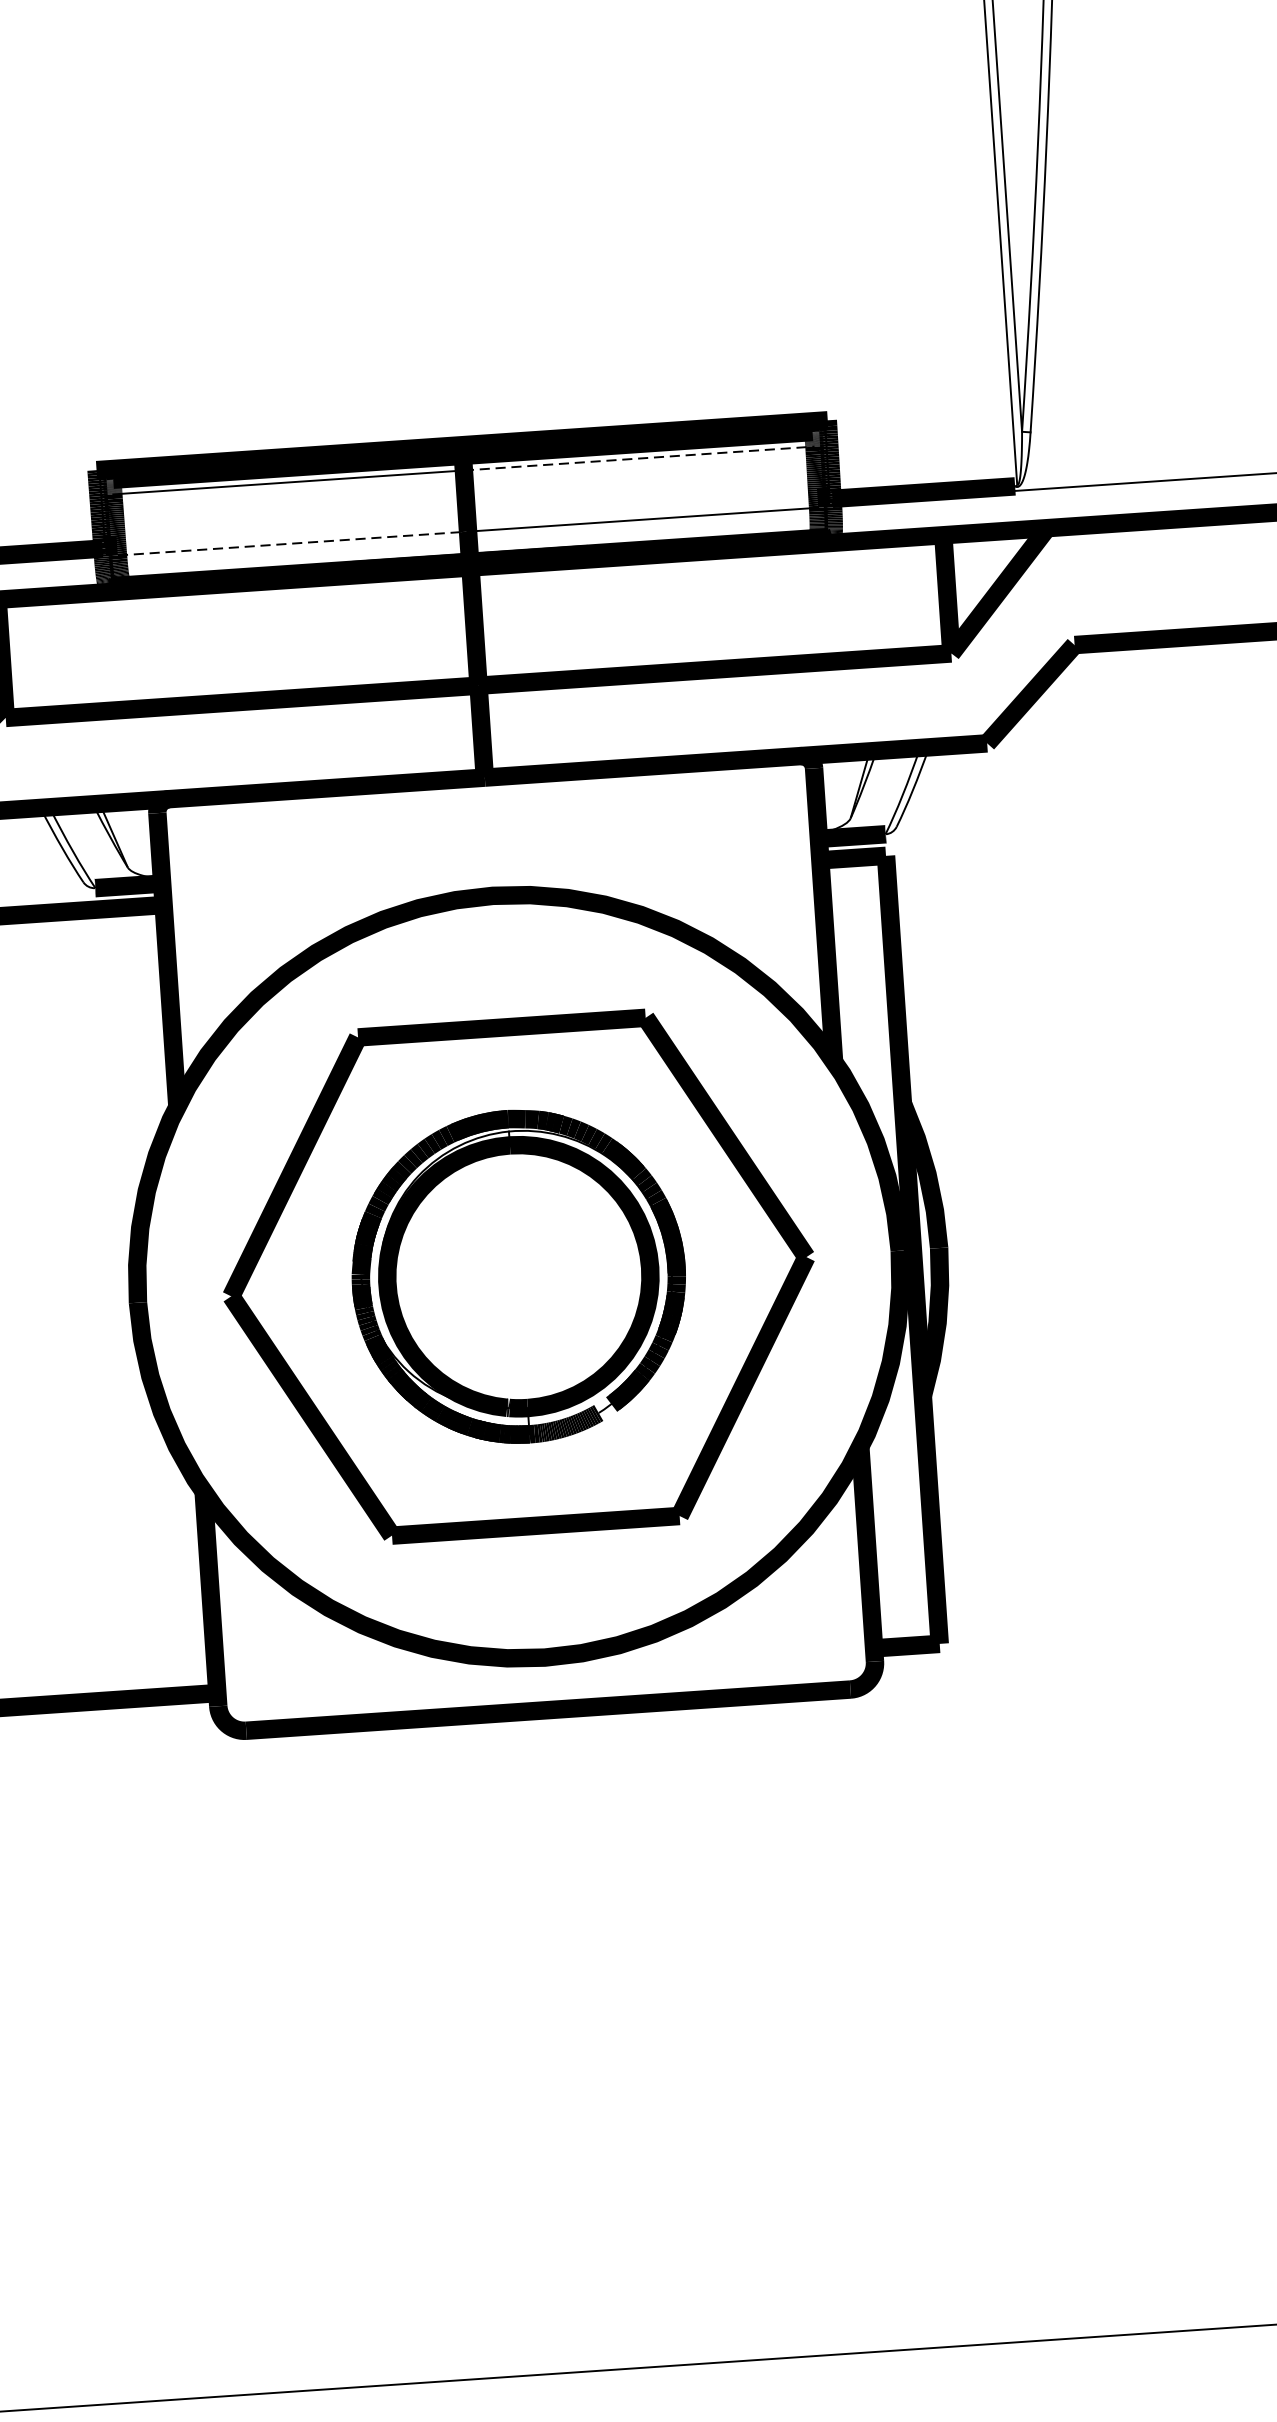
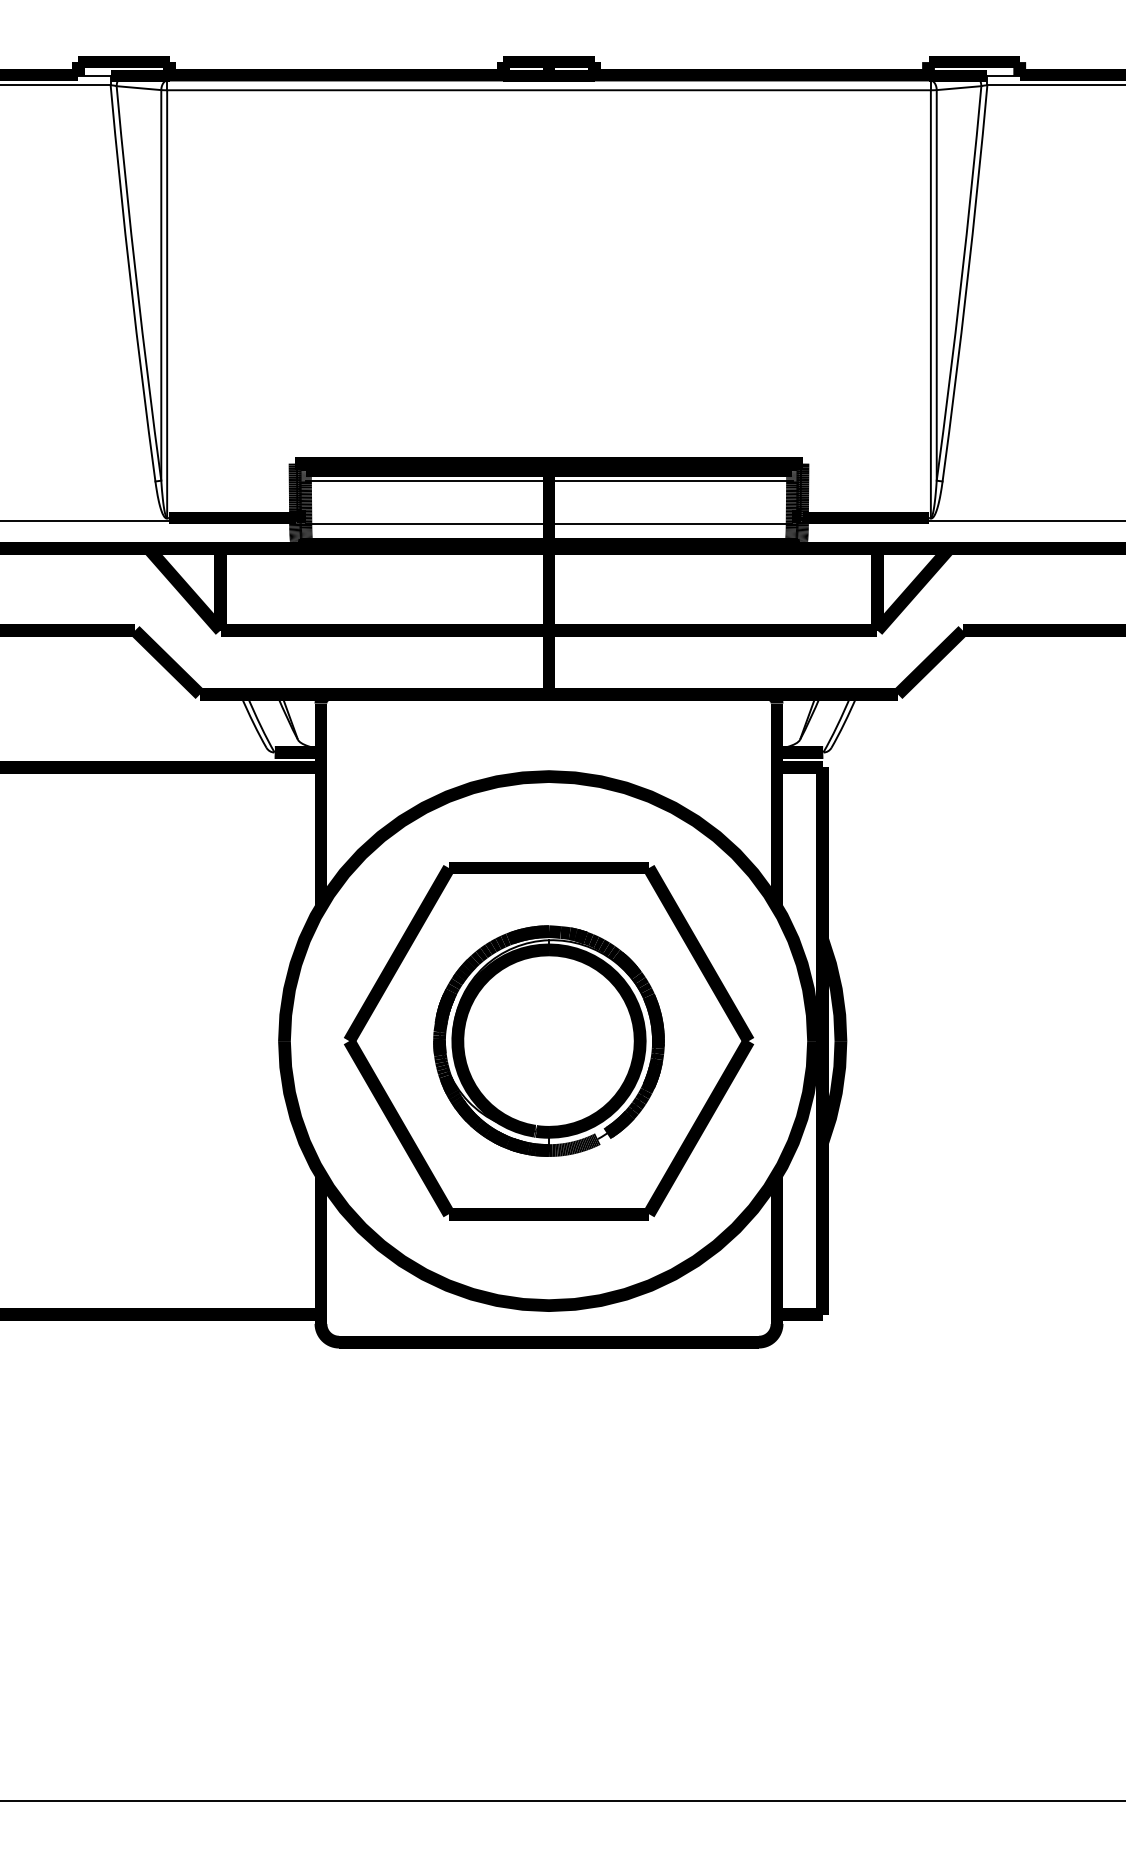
line: (638, 459) -> (670, 481), dashed -> solid
line: (293, 543) -> (427, 523), dashed -> solid

